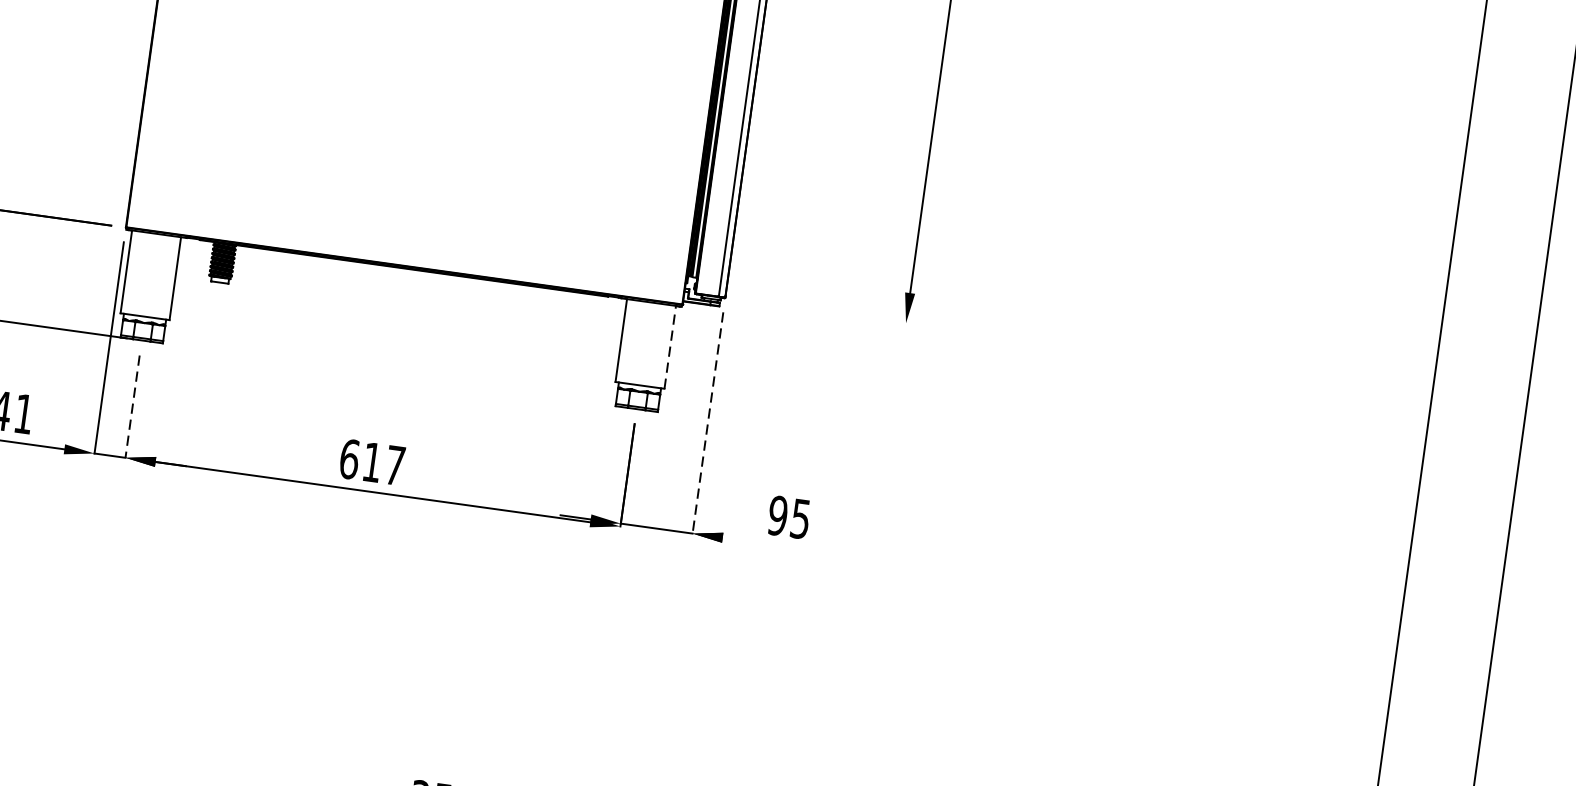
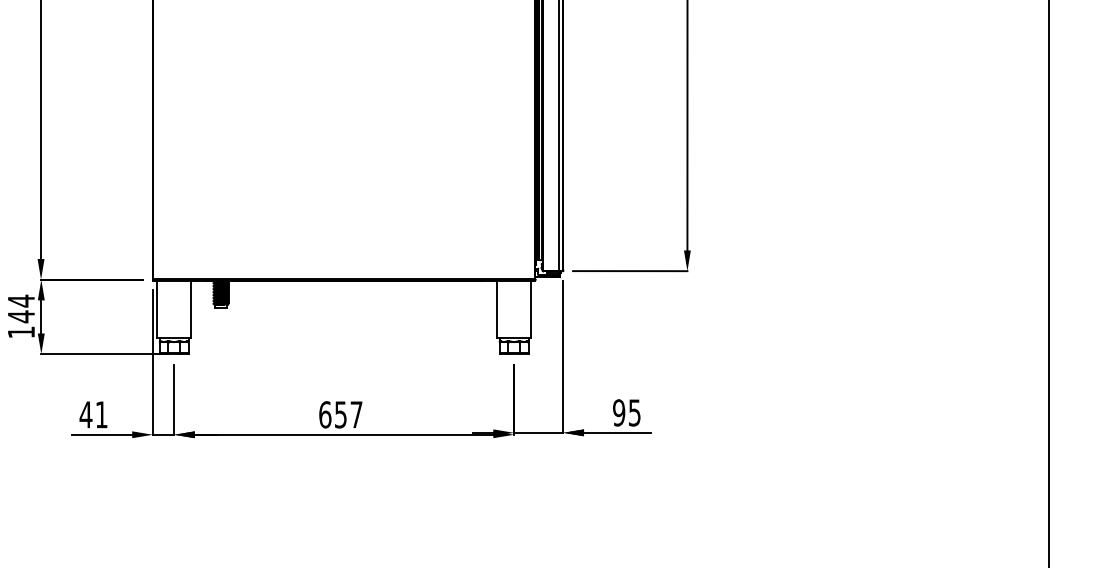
line: (823, 312) -> (630, 271), added
line: (669, 345) -> (530, 308), dashed -> solid
line: (132, 407) -> (174, 400), dashed -> solid
line: (708, 422) -> (563, 356), dashed -> solid
text: (371, 461) -> (340, 414), 617 -> 657
line: (771, 544) -> (617, 432), added

